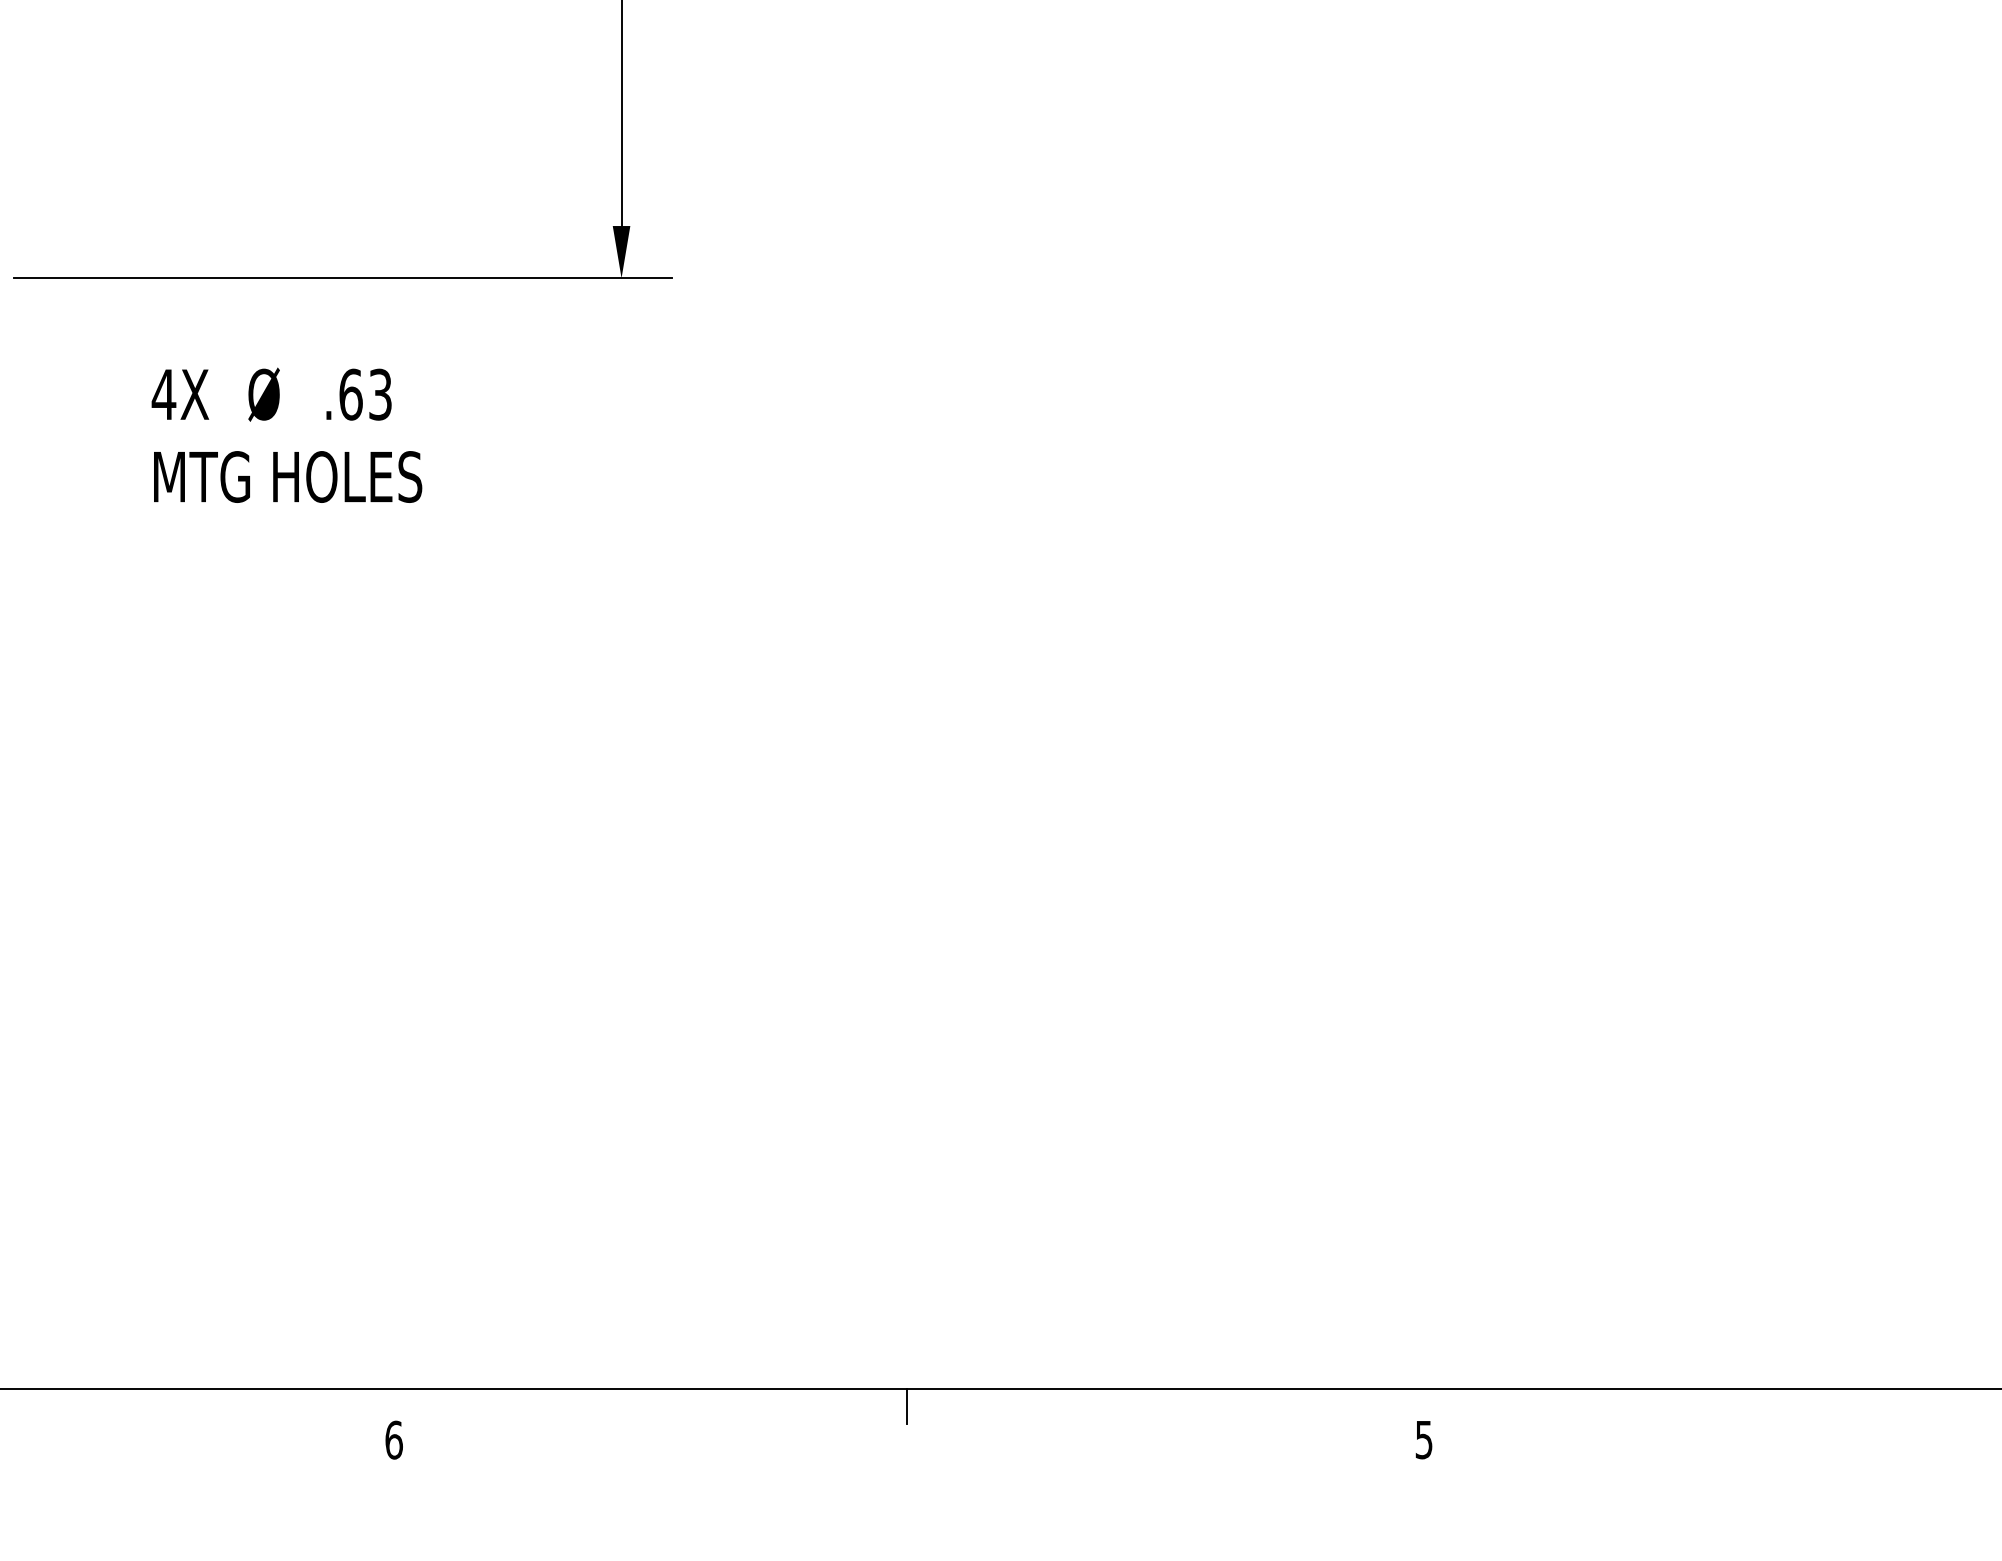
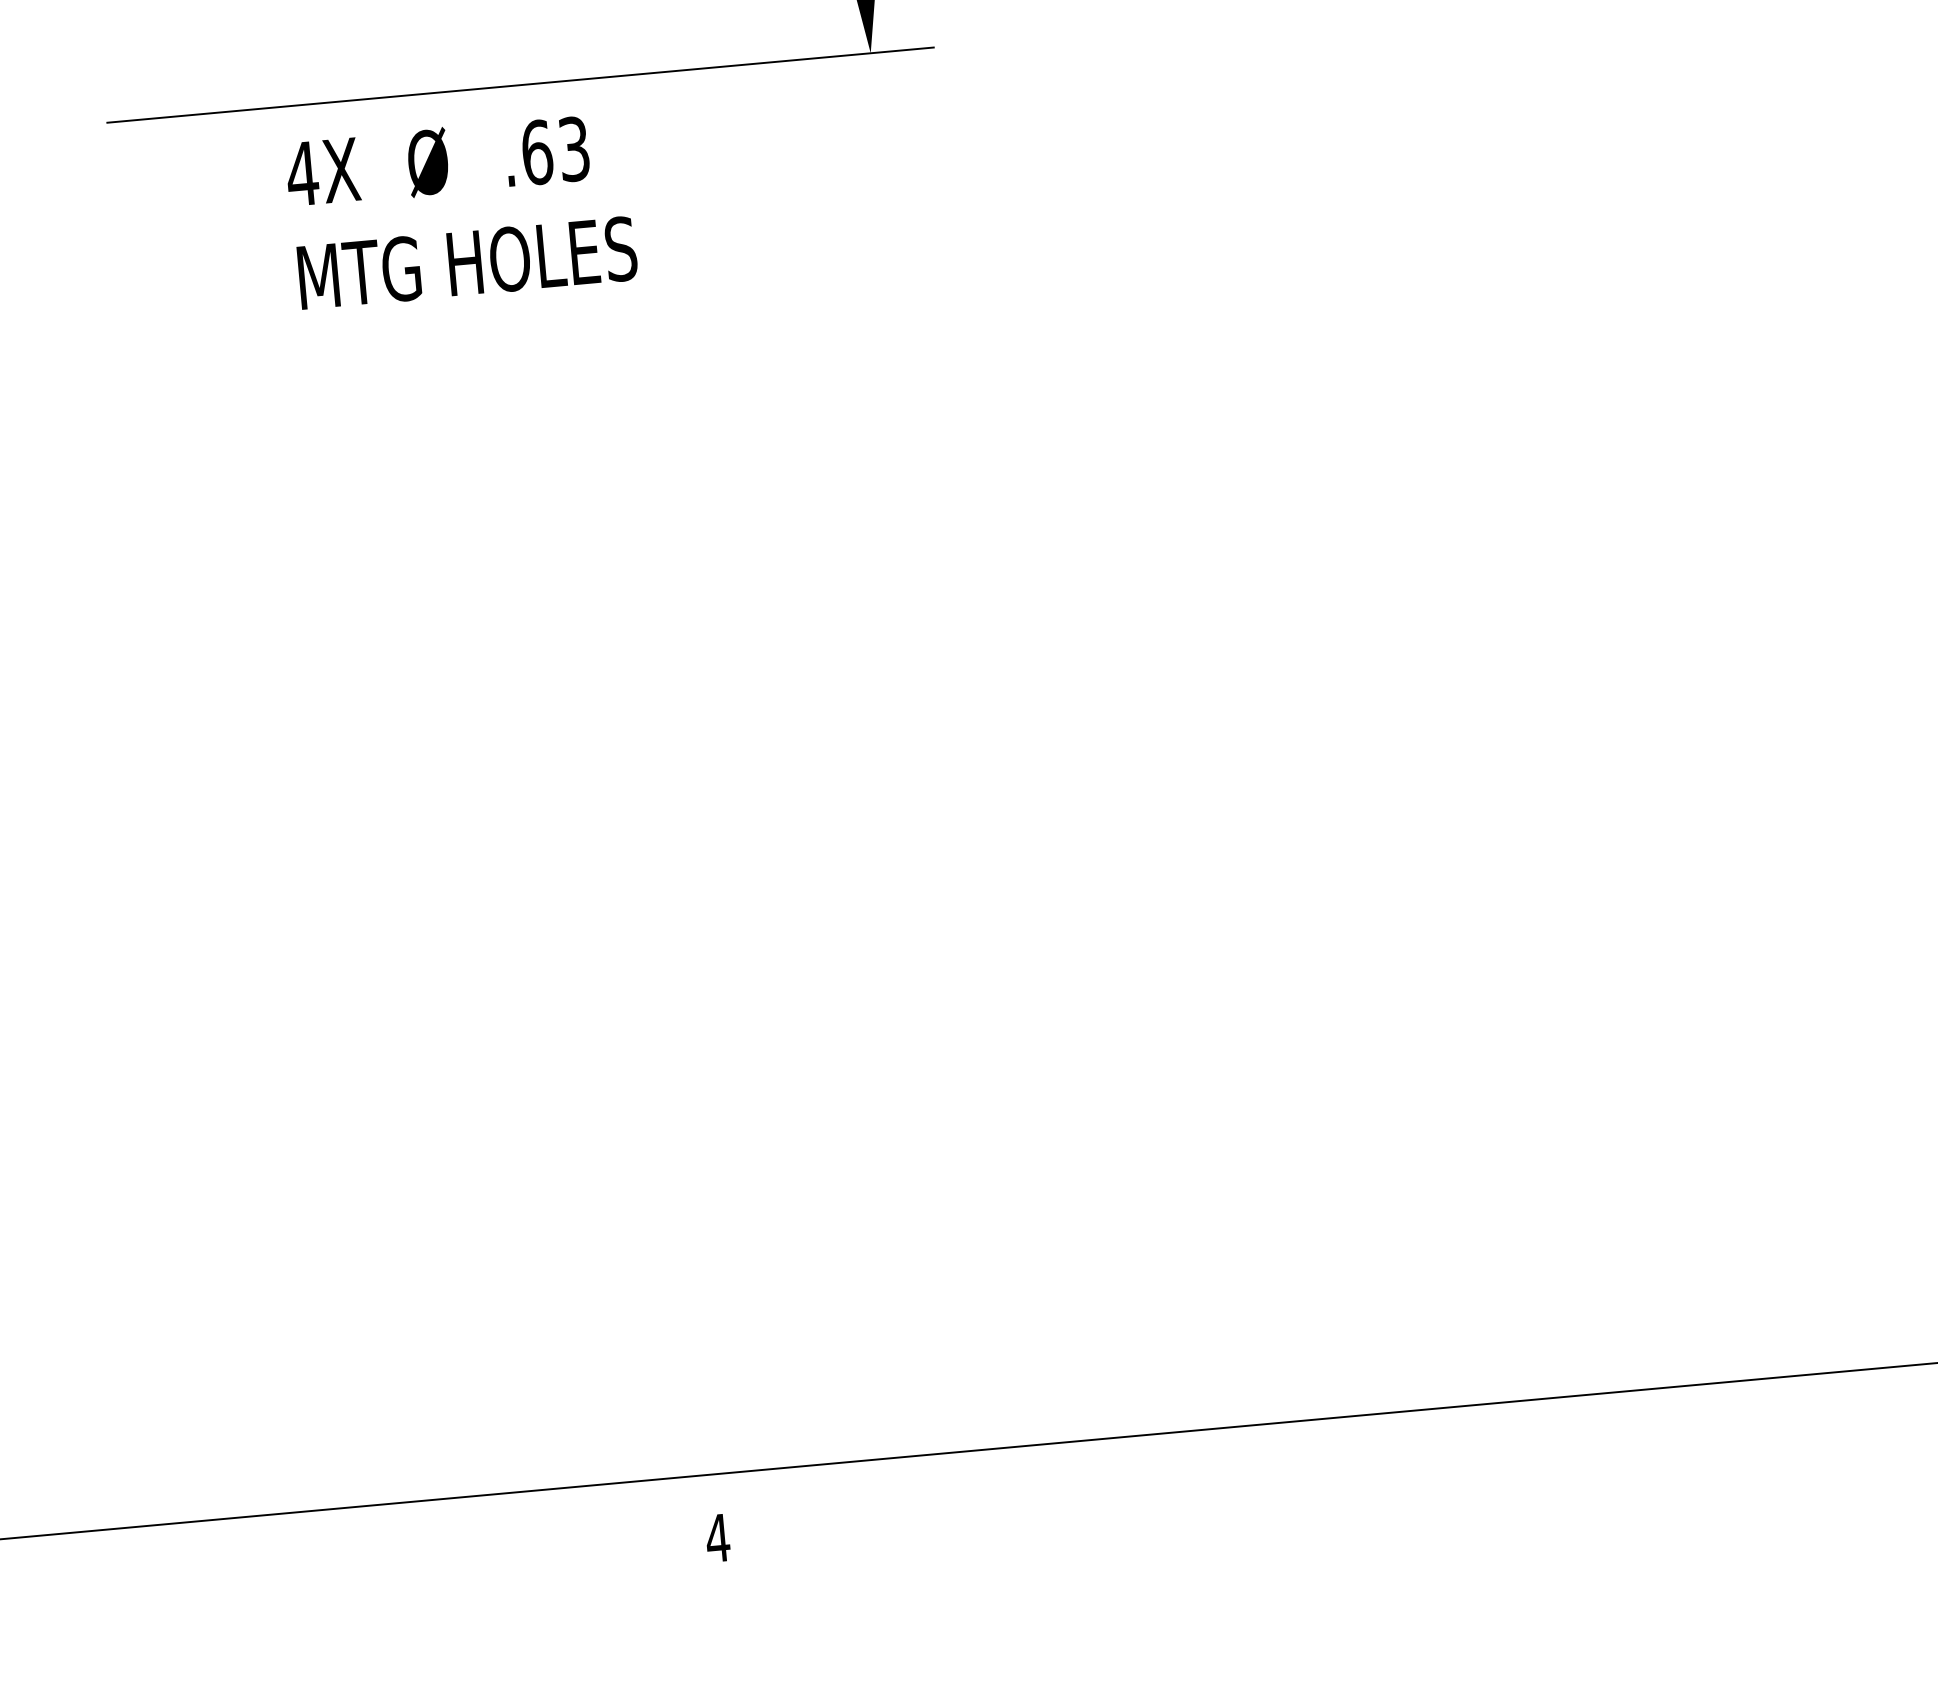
text: (286, 434) -> (460, 209), moved
line: (907, 1406) -> (1358, 1437), removed
text: (393, 1439) -> (717, 1537), 6 -> 4

